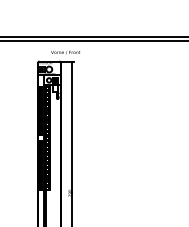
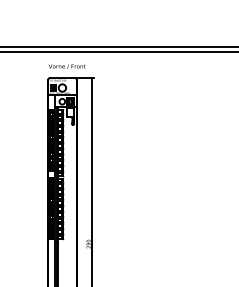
text: (65, 52) -> (66, 66), moved

